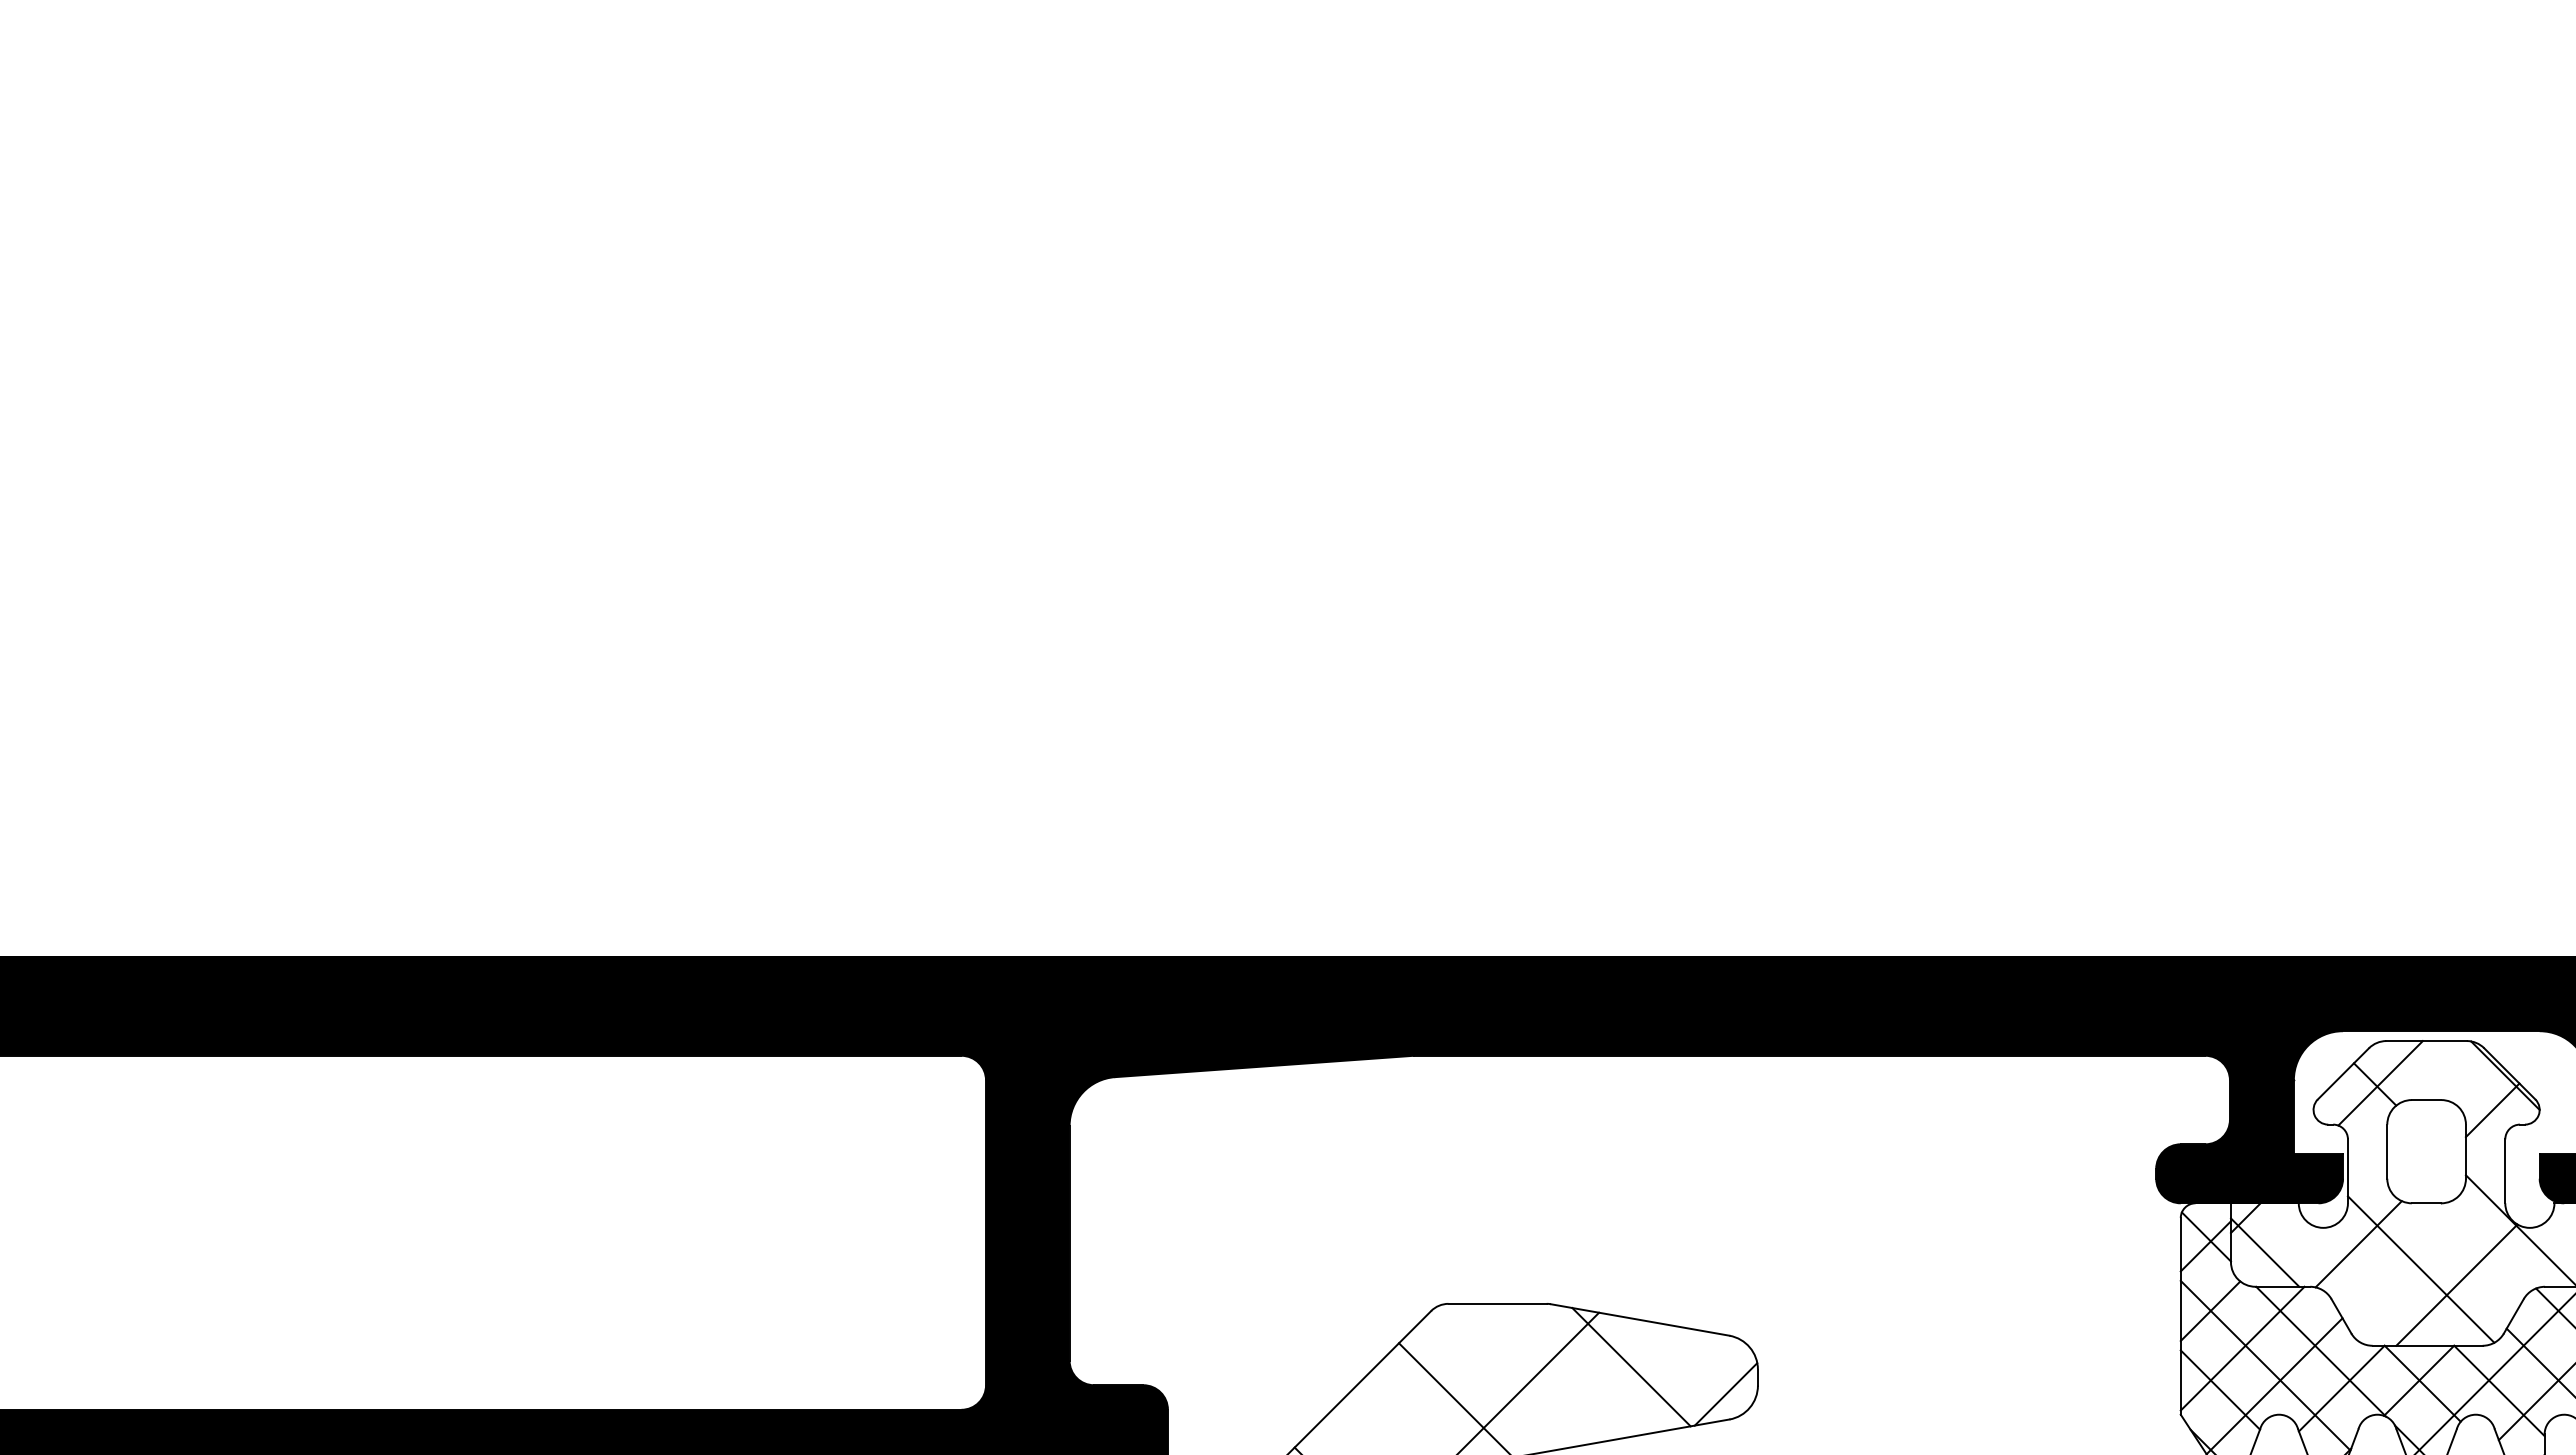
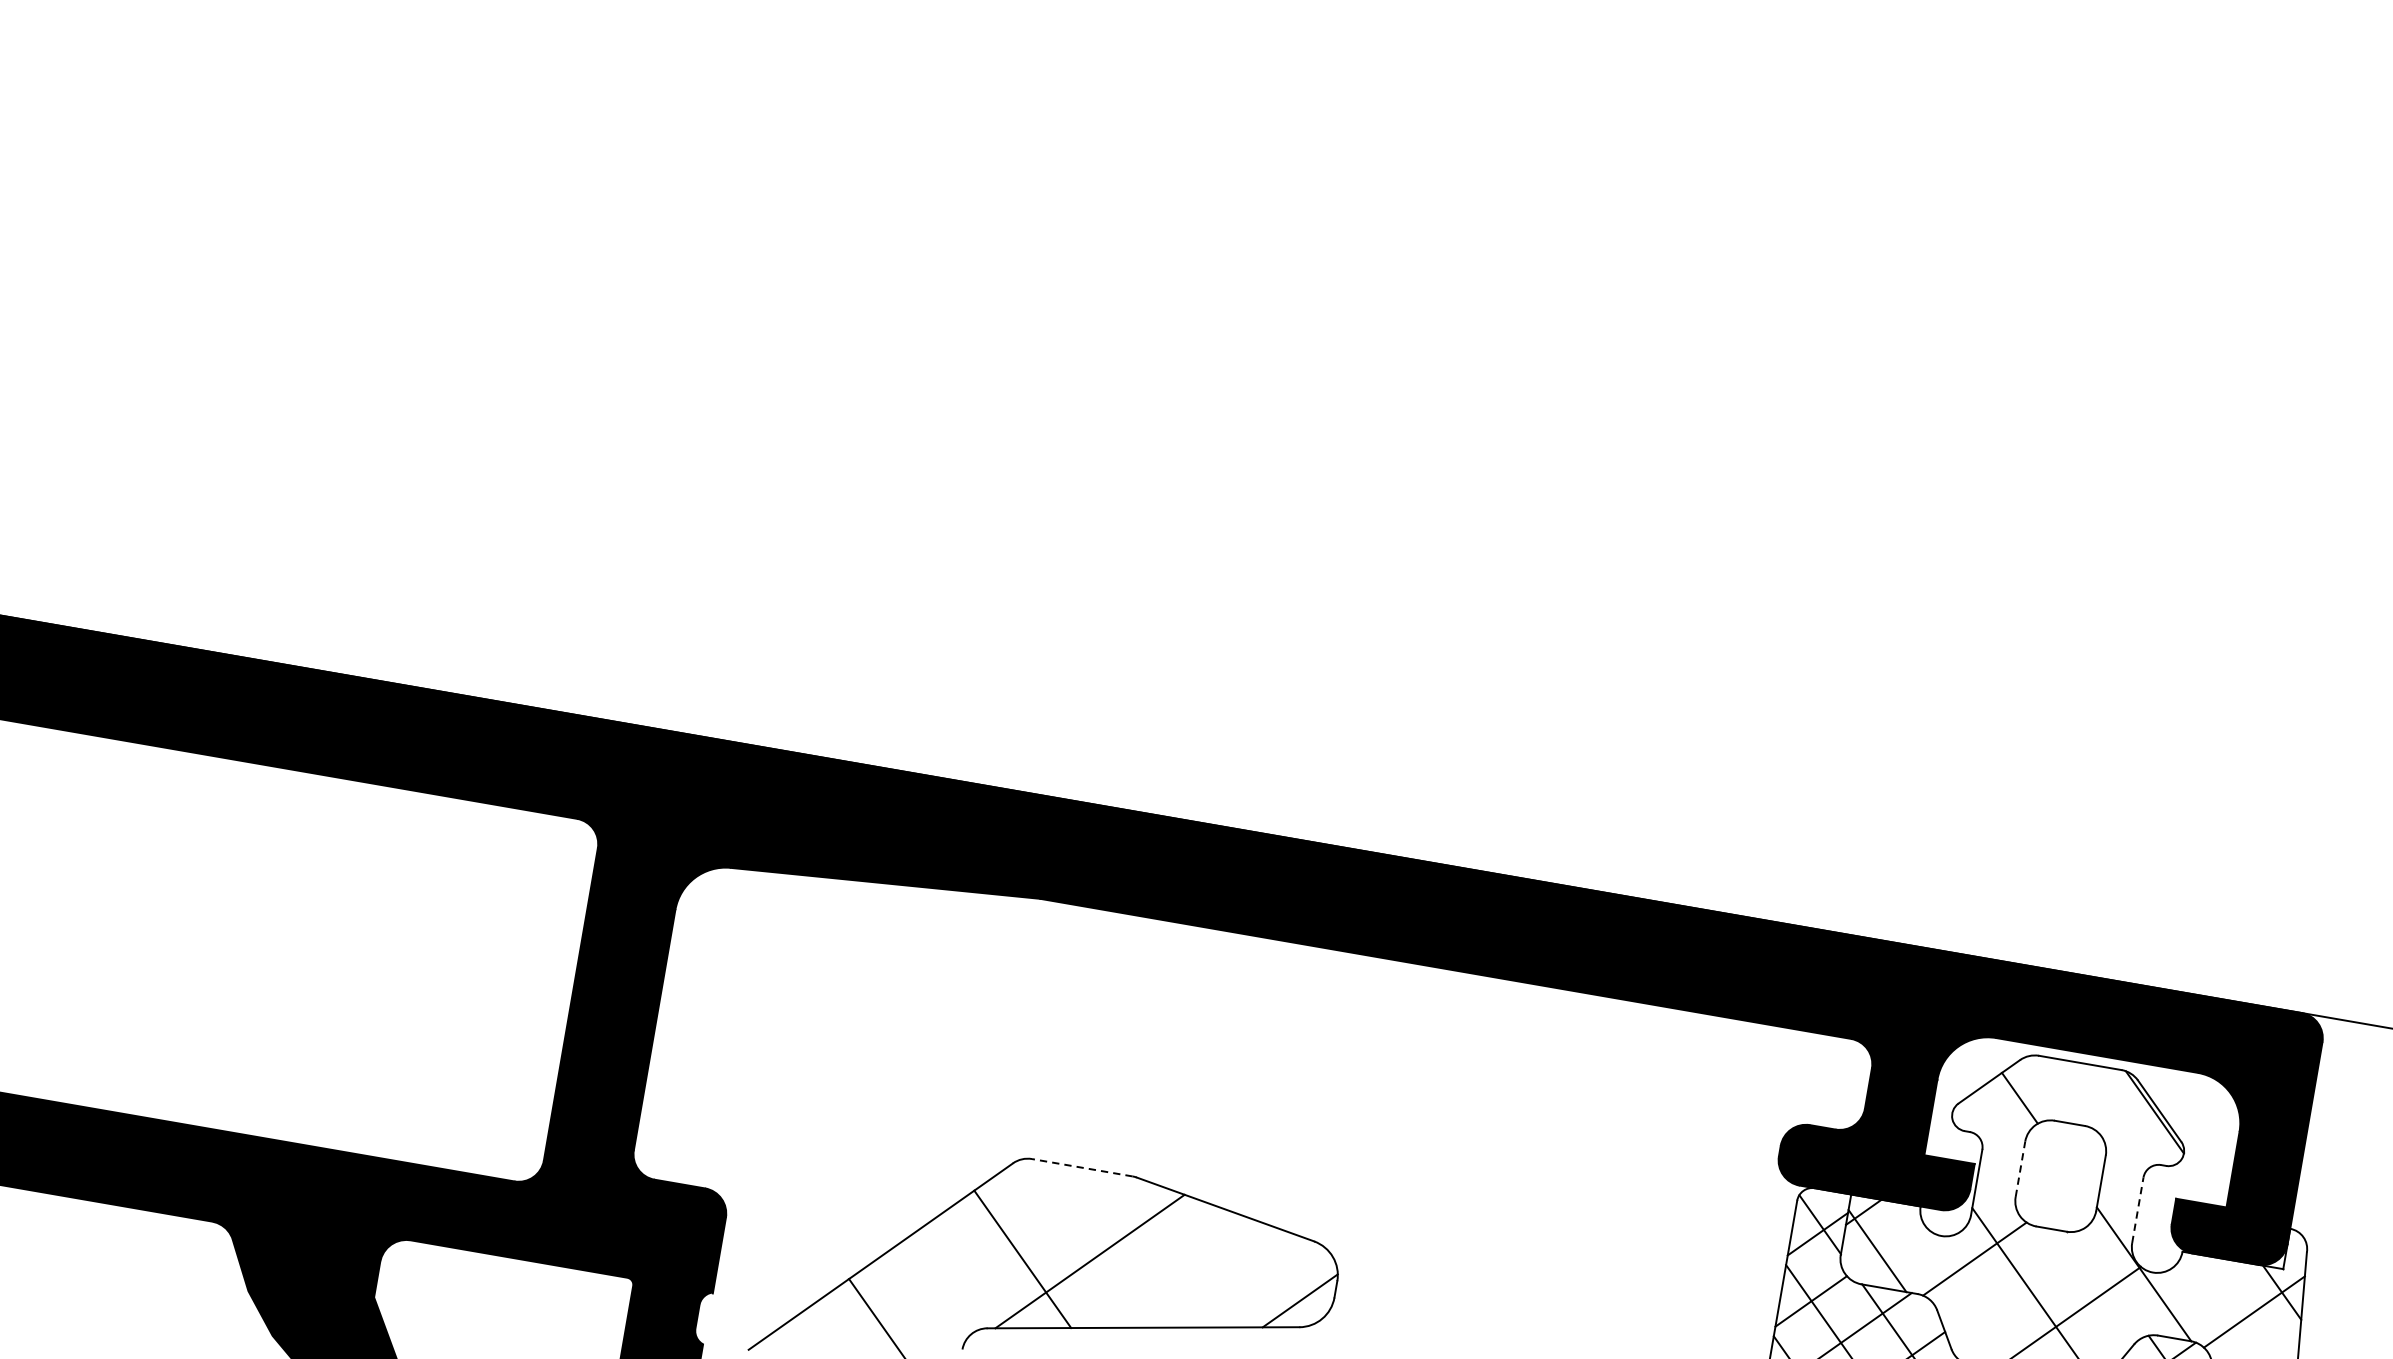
line: (2380, 1083) -> (2025, 1098), removed
line: (2492, 1110) -> (2135, 1145), removed
line: (2387, 1151) -> (2020, 1169), solid -> dashed
line: (2505, 1171) -> (2138, 1210), solid -> dashed
line: (1497, 1303) -> (1082, 1167), solid -> dashed
line: (1631, 1367) -> (1208, 1256), removed

